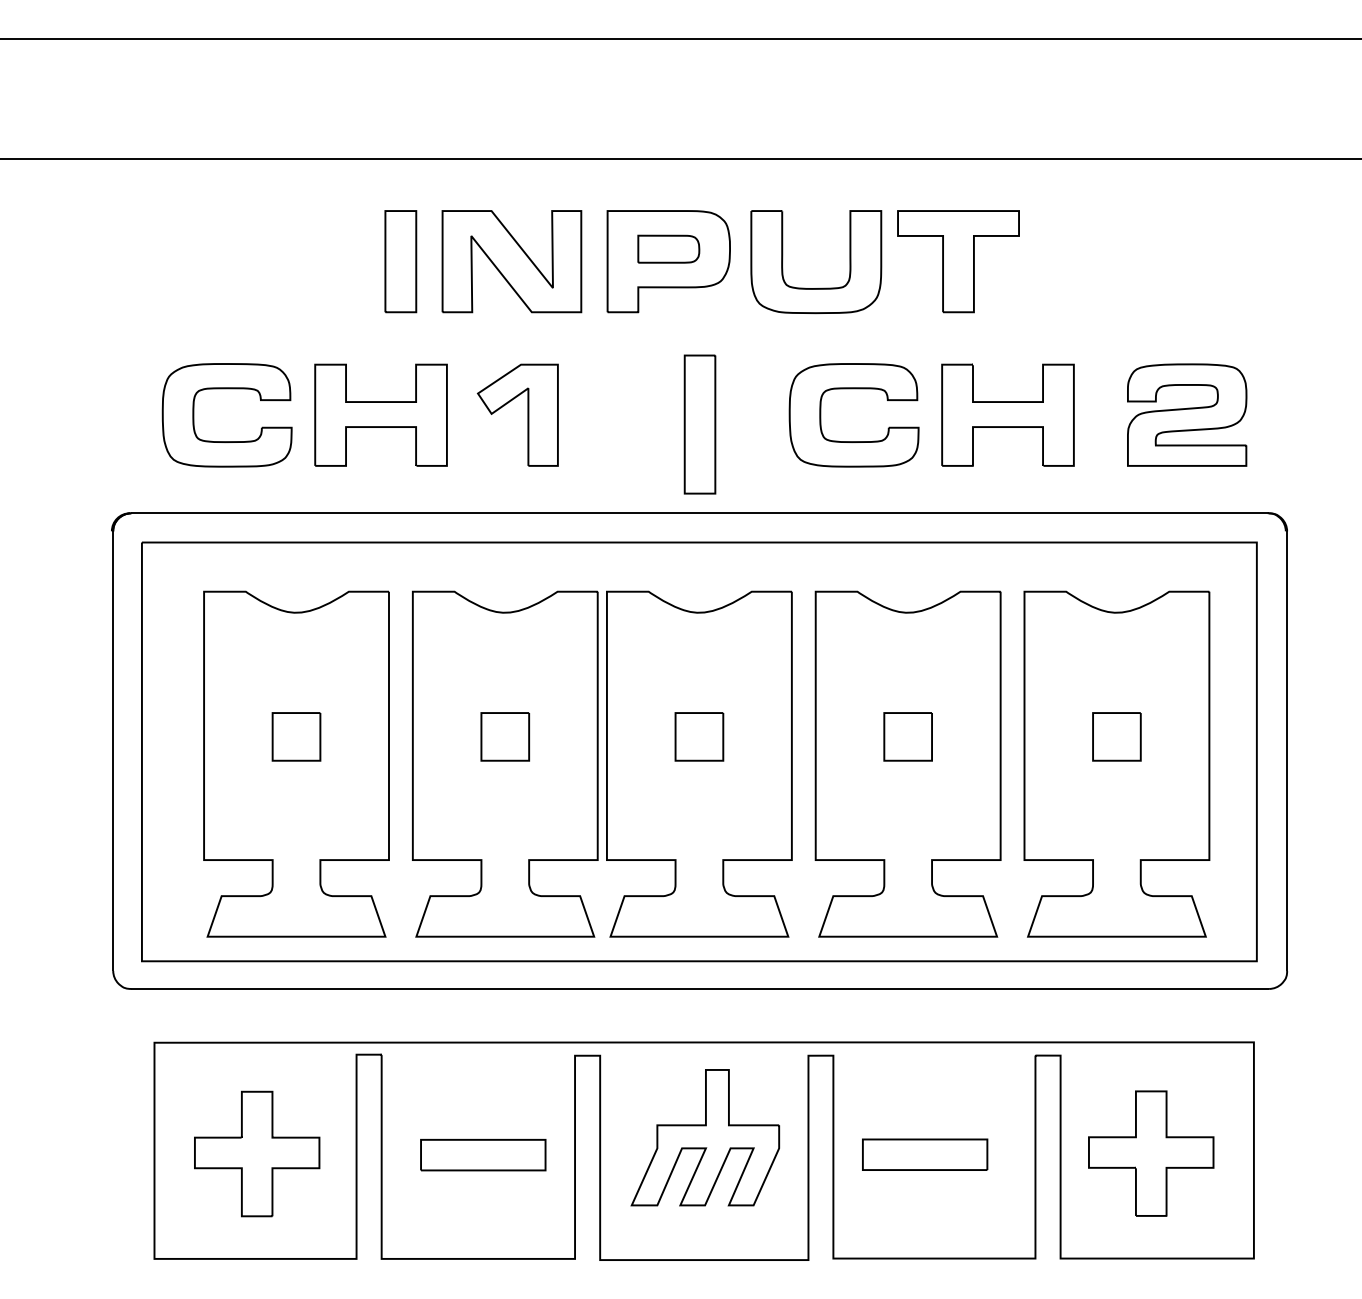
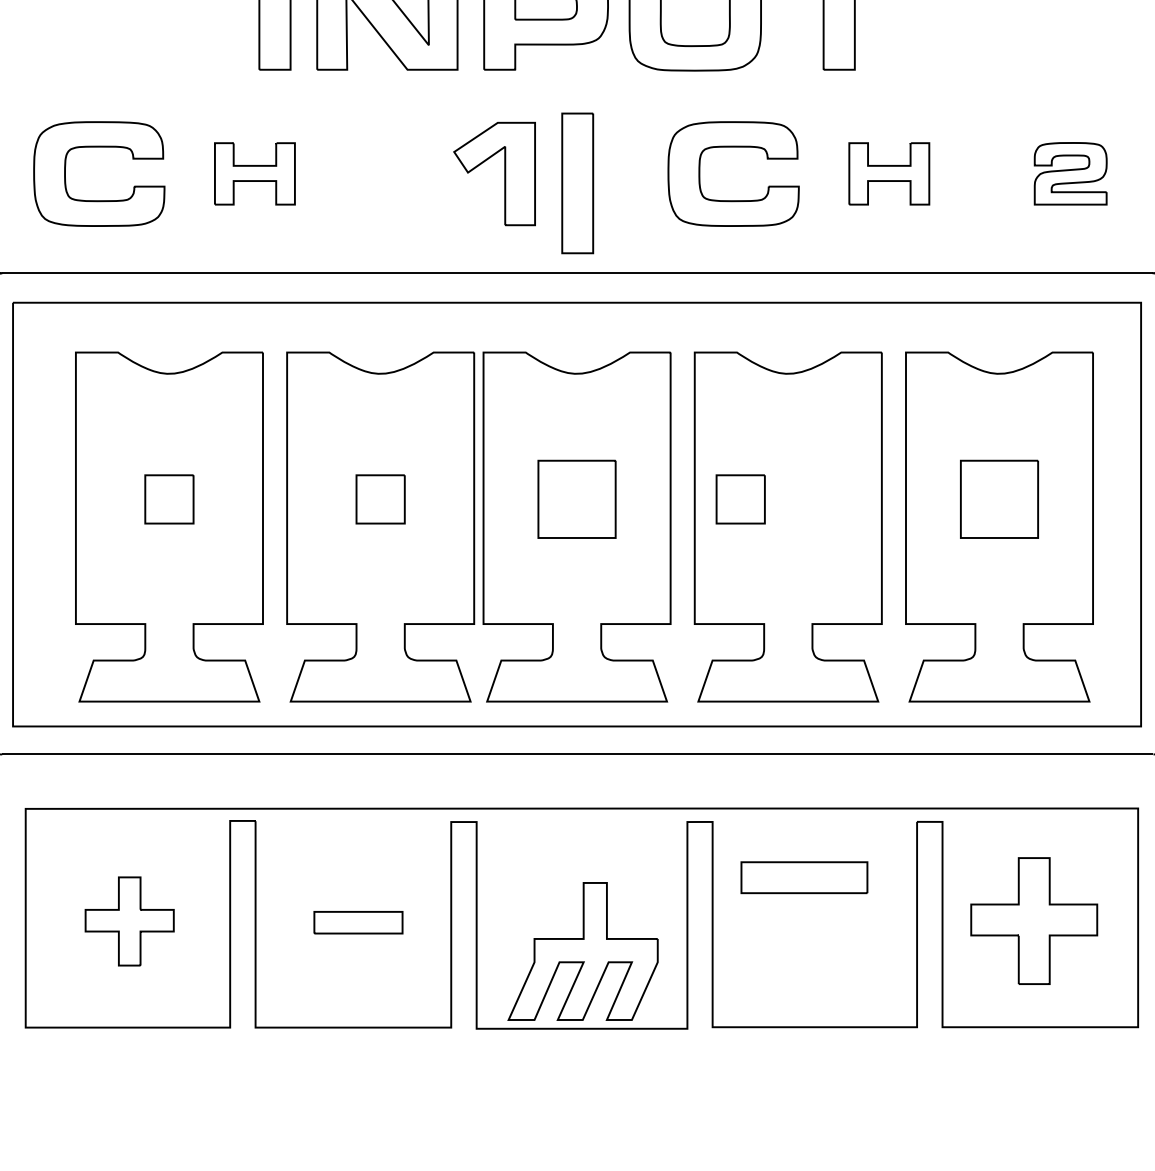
part: (380, 414) -> (254, 173), size x0.6
part: (527, 414) -> (504, 173), moved
part: (1007, 414) -> (888, 173), size x0.6
part: (1187, 414) -> (1070, 173), size x0.6
part: (699, 736) -> (577, 499), size x1.6
part: (907, 736) -> (740, 499), moved
part: (1116, 736) -> (999, 499), size x1.6
part: (705, 1137) -> (583, 951), moved
part: (257, 1153) -> (129, 920), size x0.7
part: (925, 1154) -> (804, 877), moved
part: (483, 1155) -> (358, 922), size x0.7

